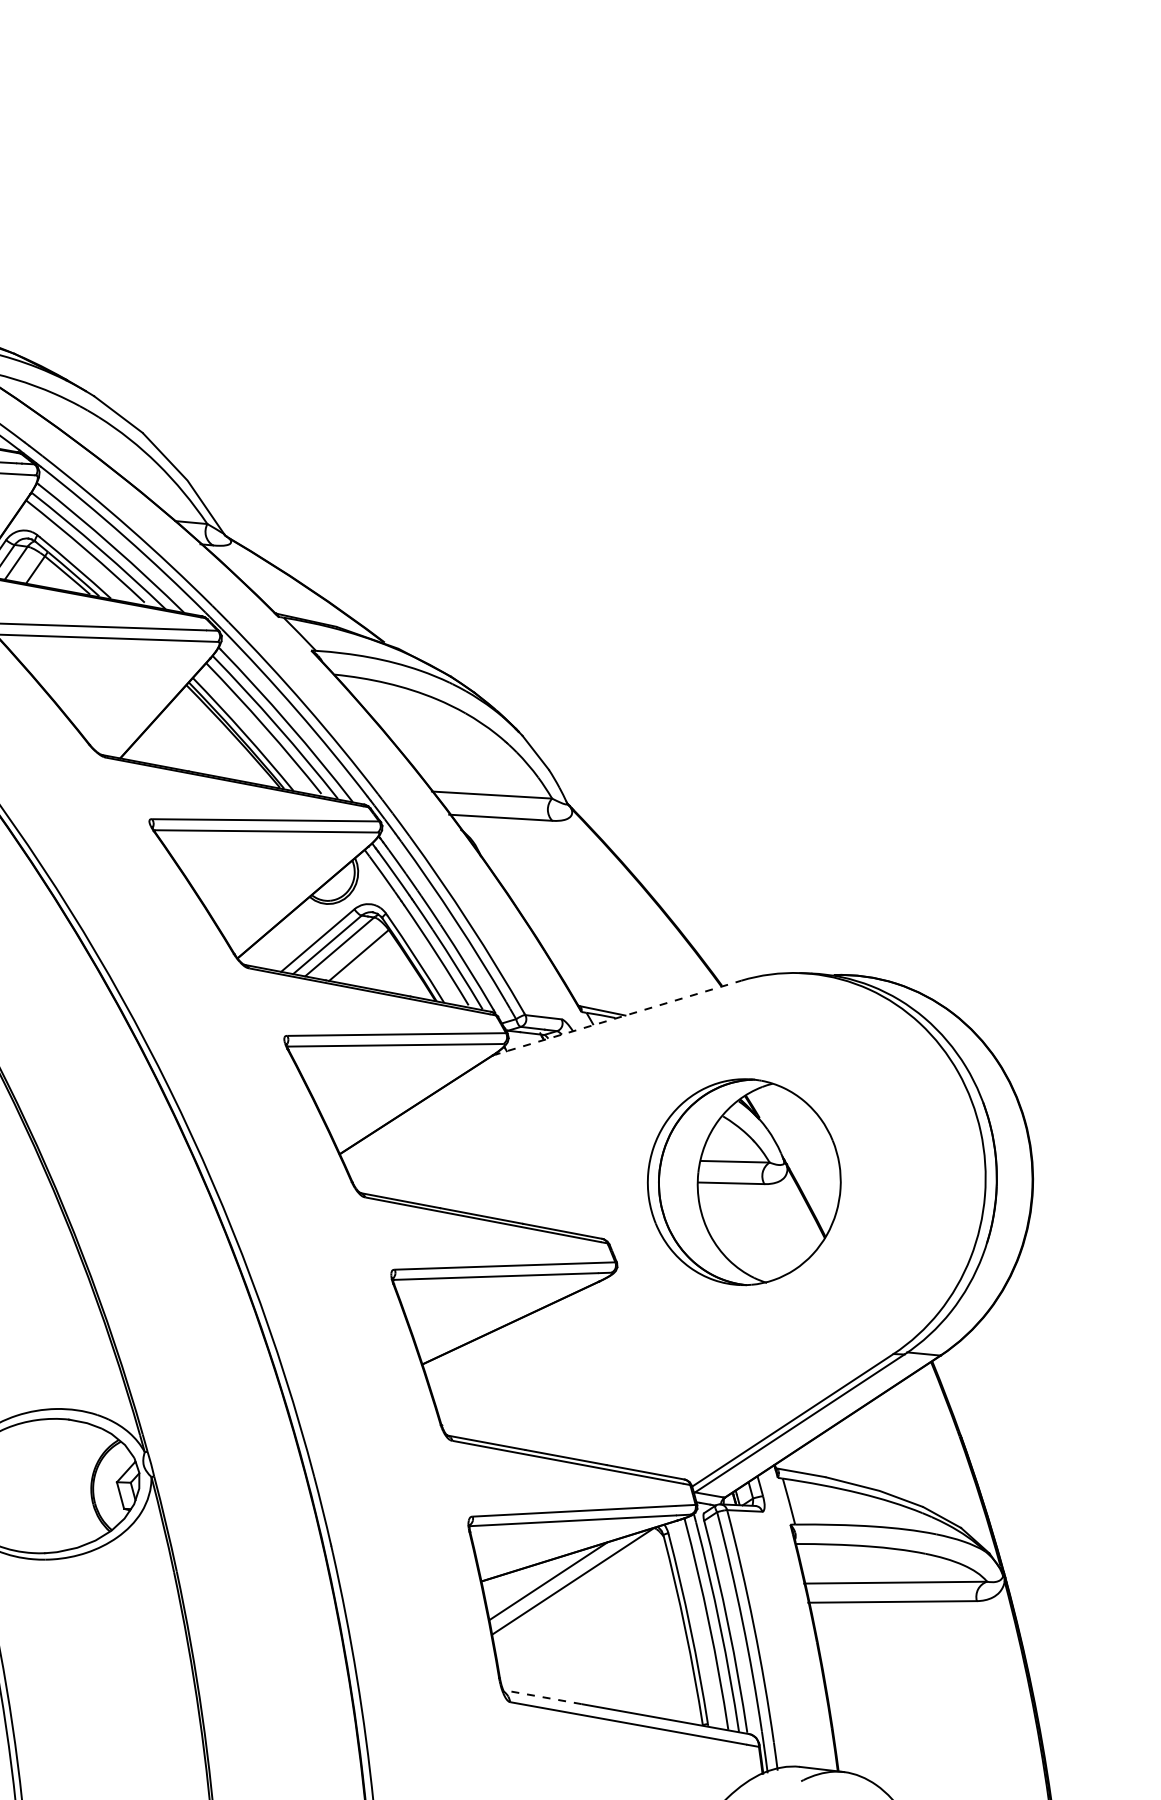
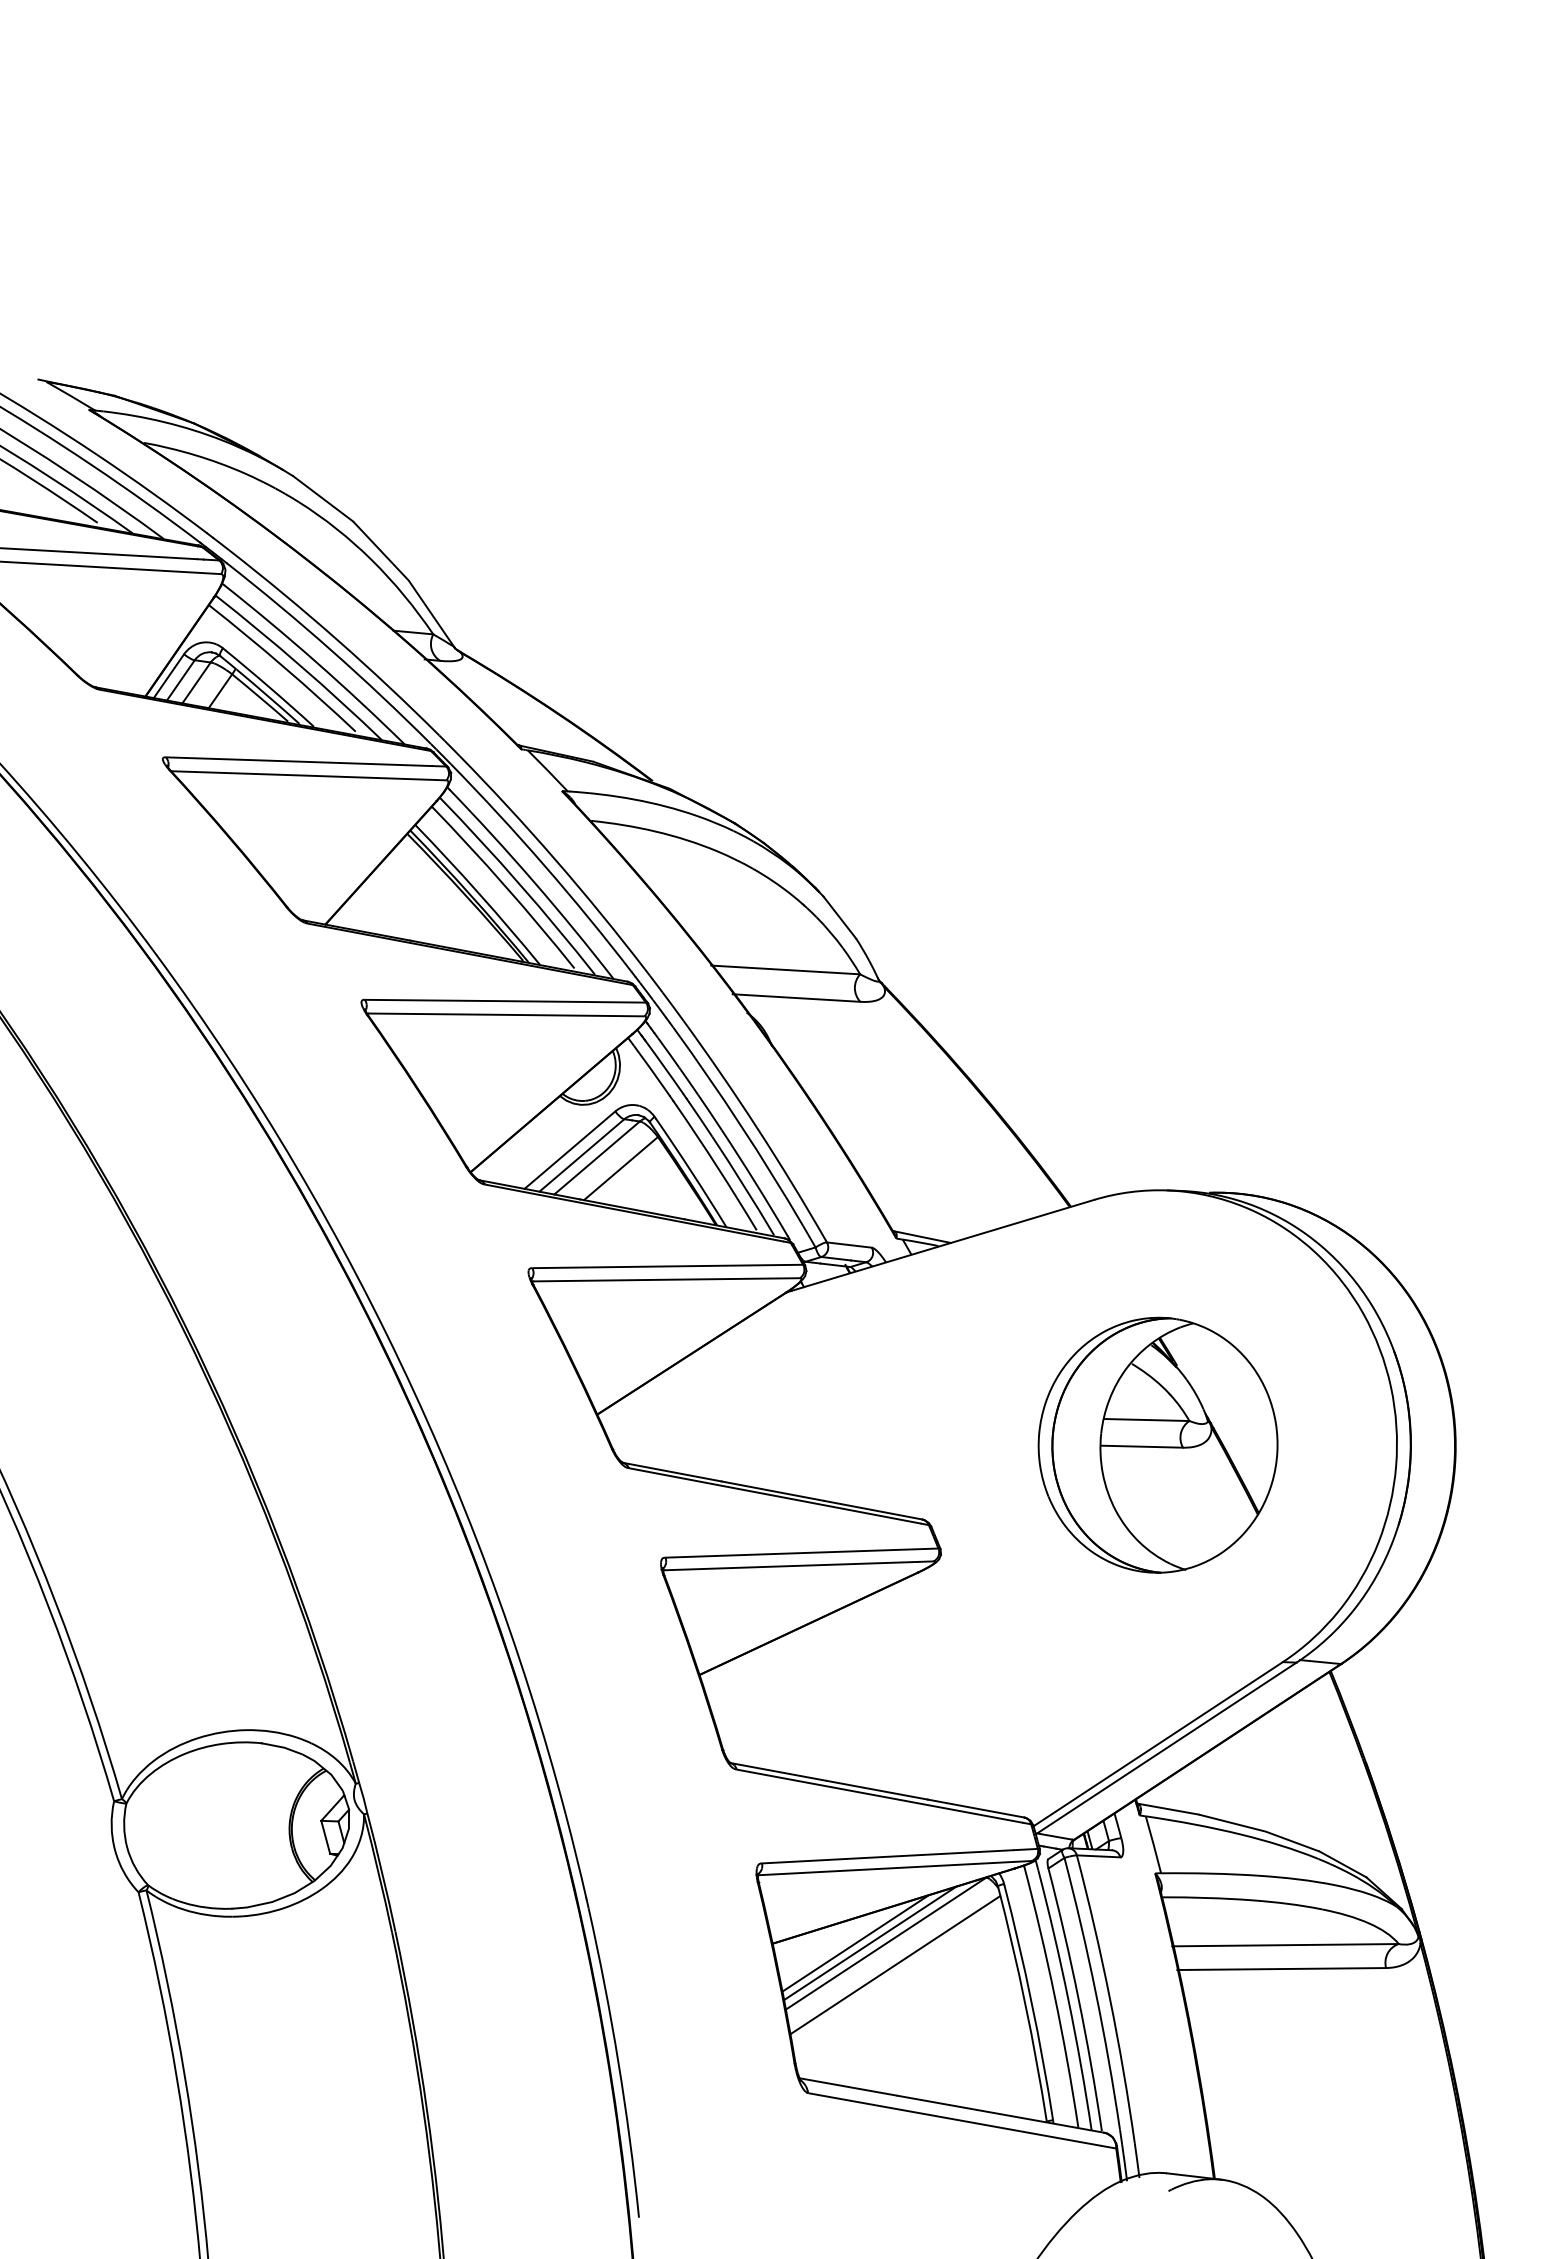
line: (617, 1018) -> (940, 1246), dashed -> solid
part: (743, 1181) -> (1157, 1444), moved
line: (560, 1581) -> (870, 1943), added
line: (580, 1599) -> (895, 1965), added
line: (541, 1696) -> (847, 2086), dashed -> solid

